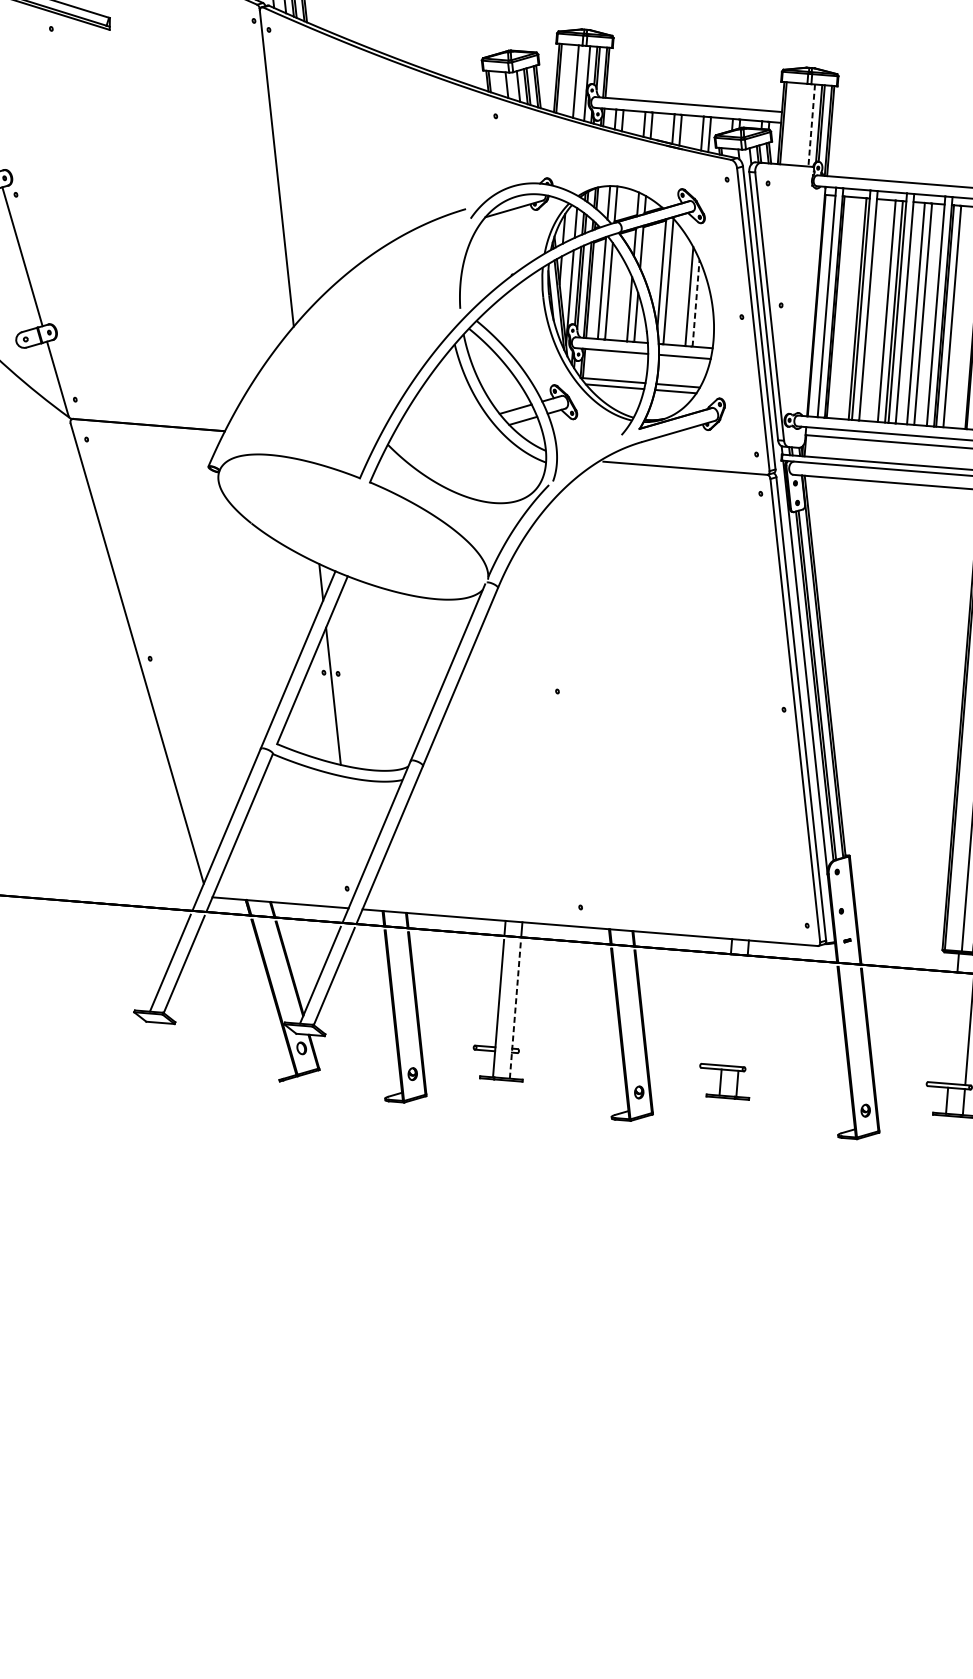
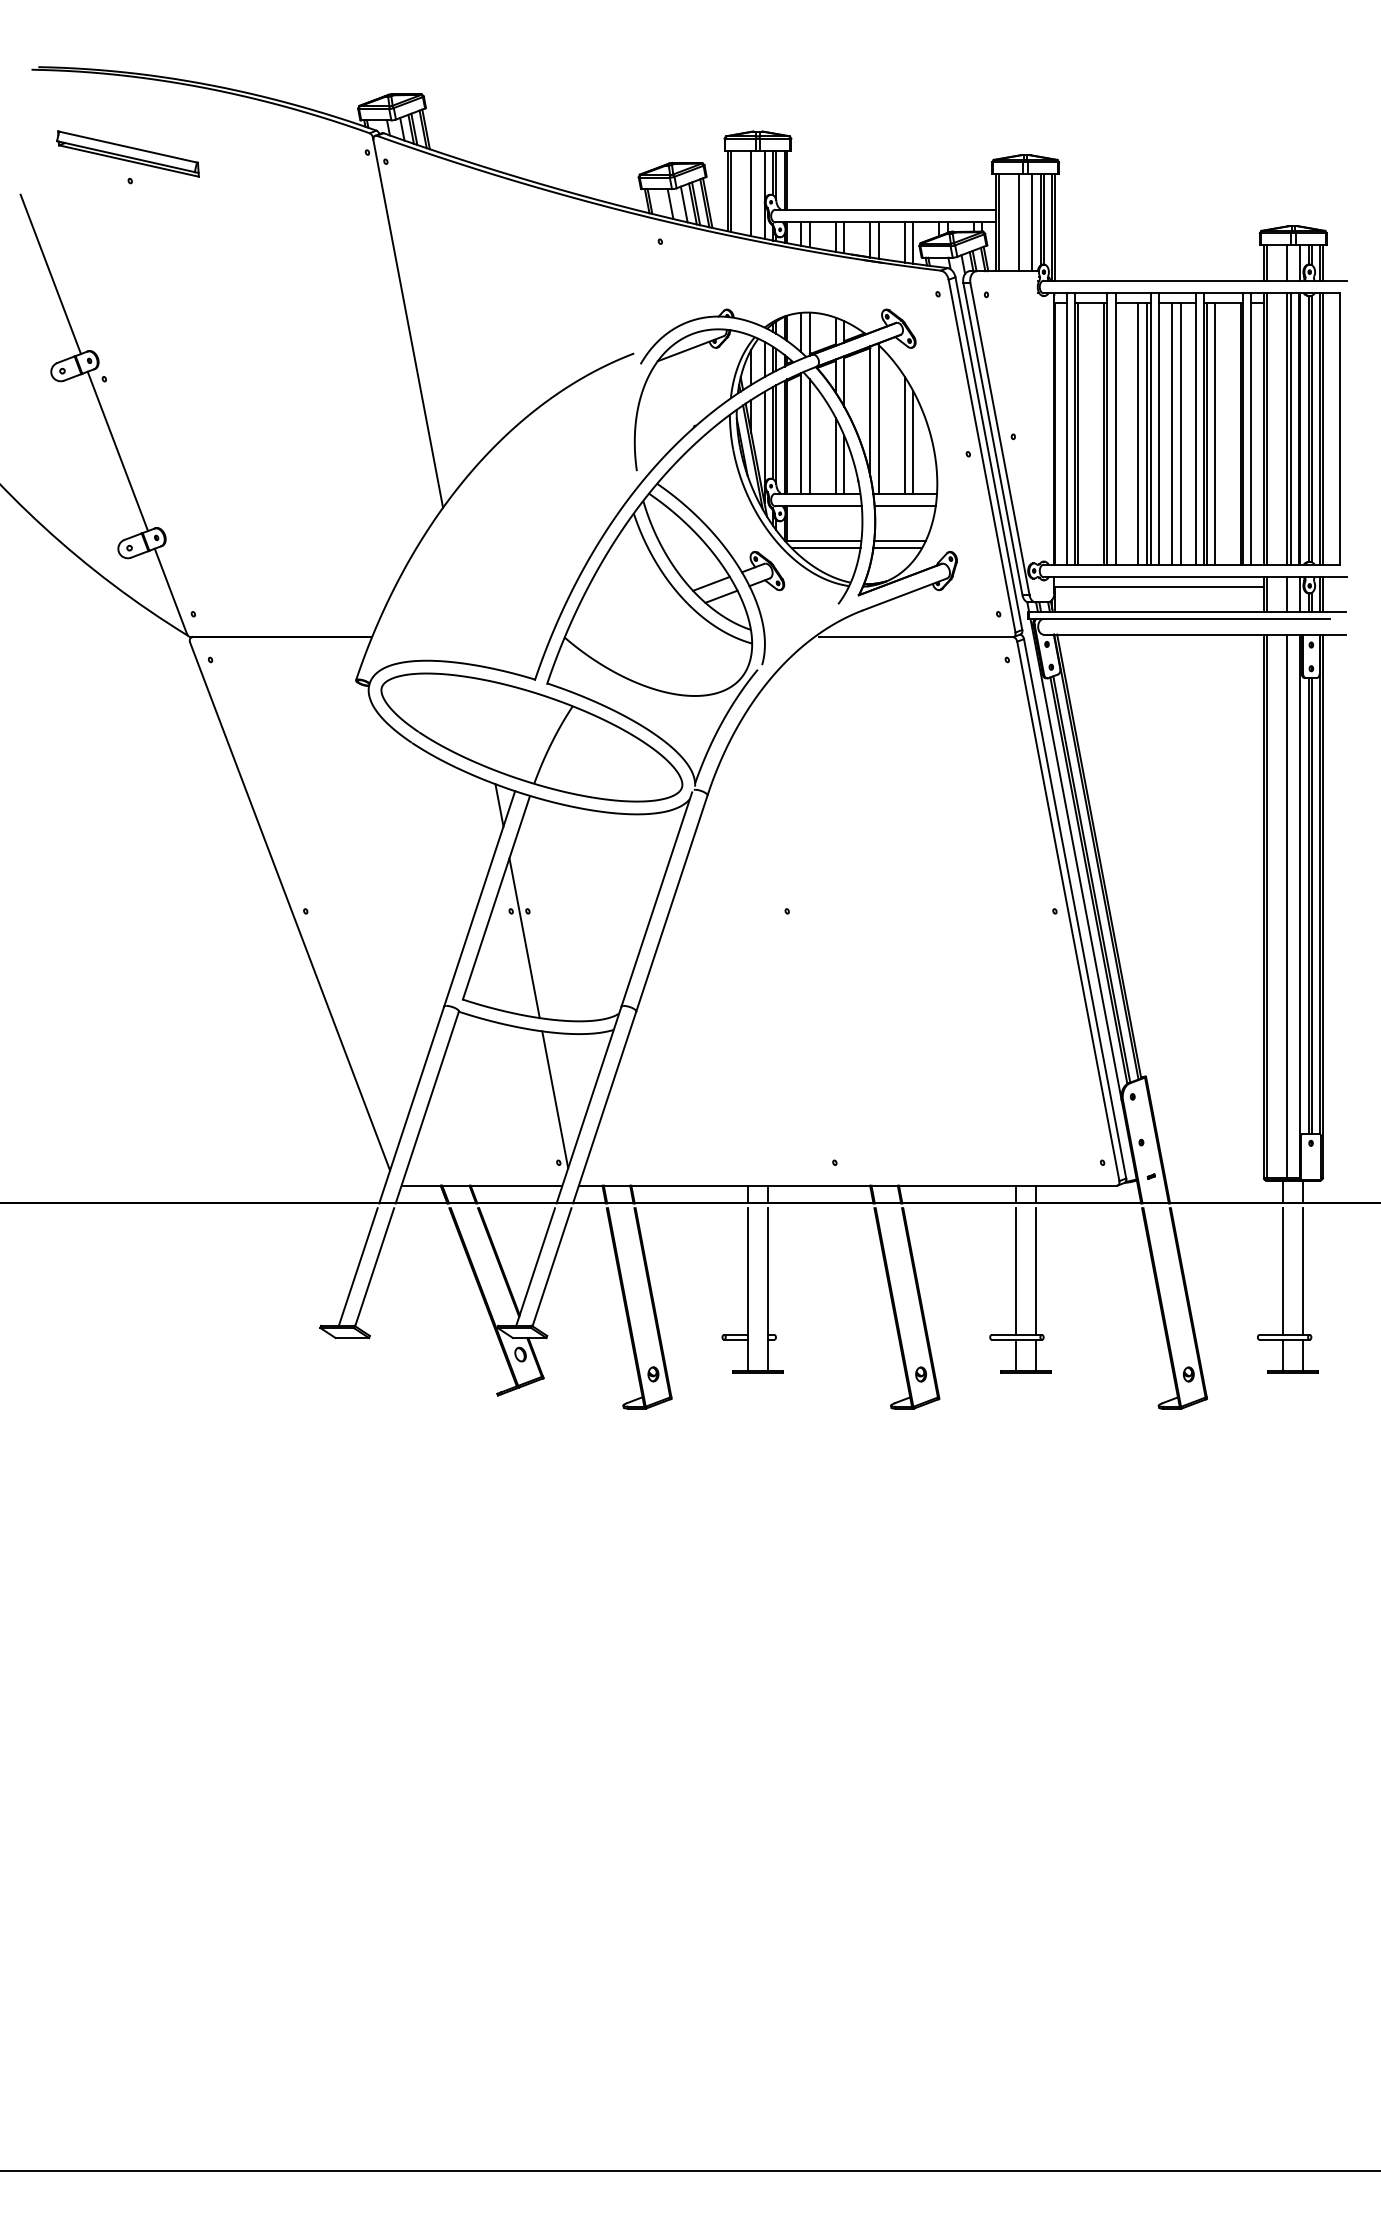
line: (800, 124) -> (1018, 222), added
line: (811, 125) -> (1032, 222), dashed -> solid
line: (696, 302) -> (913, 441), dashed -> solid
part: (352, 527) -> (531, 737), added
line: (348, 834) -> (555, 1099), added
line: (515, 1009) -> (767, 1288), dashed -> solid
line: (726, 1011) -> (1015, 1271), added
line: (743, 1013) -> (1035, 1271), added
line: (952, 1029) -> (1283, 1271), added

